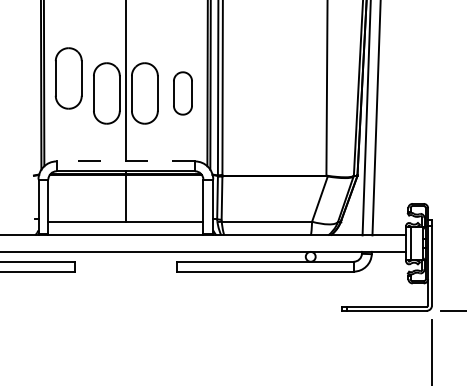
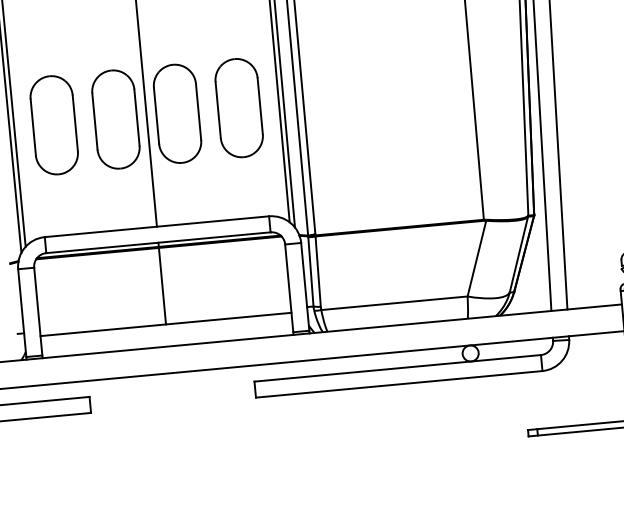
part: (68, 78) -> (53, 125), moved
part: (182, 93) -> (238, 108), size x1.43
line: (125, 161) -> (156, 226), dashed -> solid

